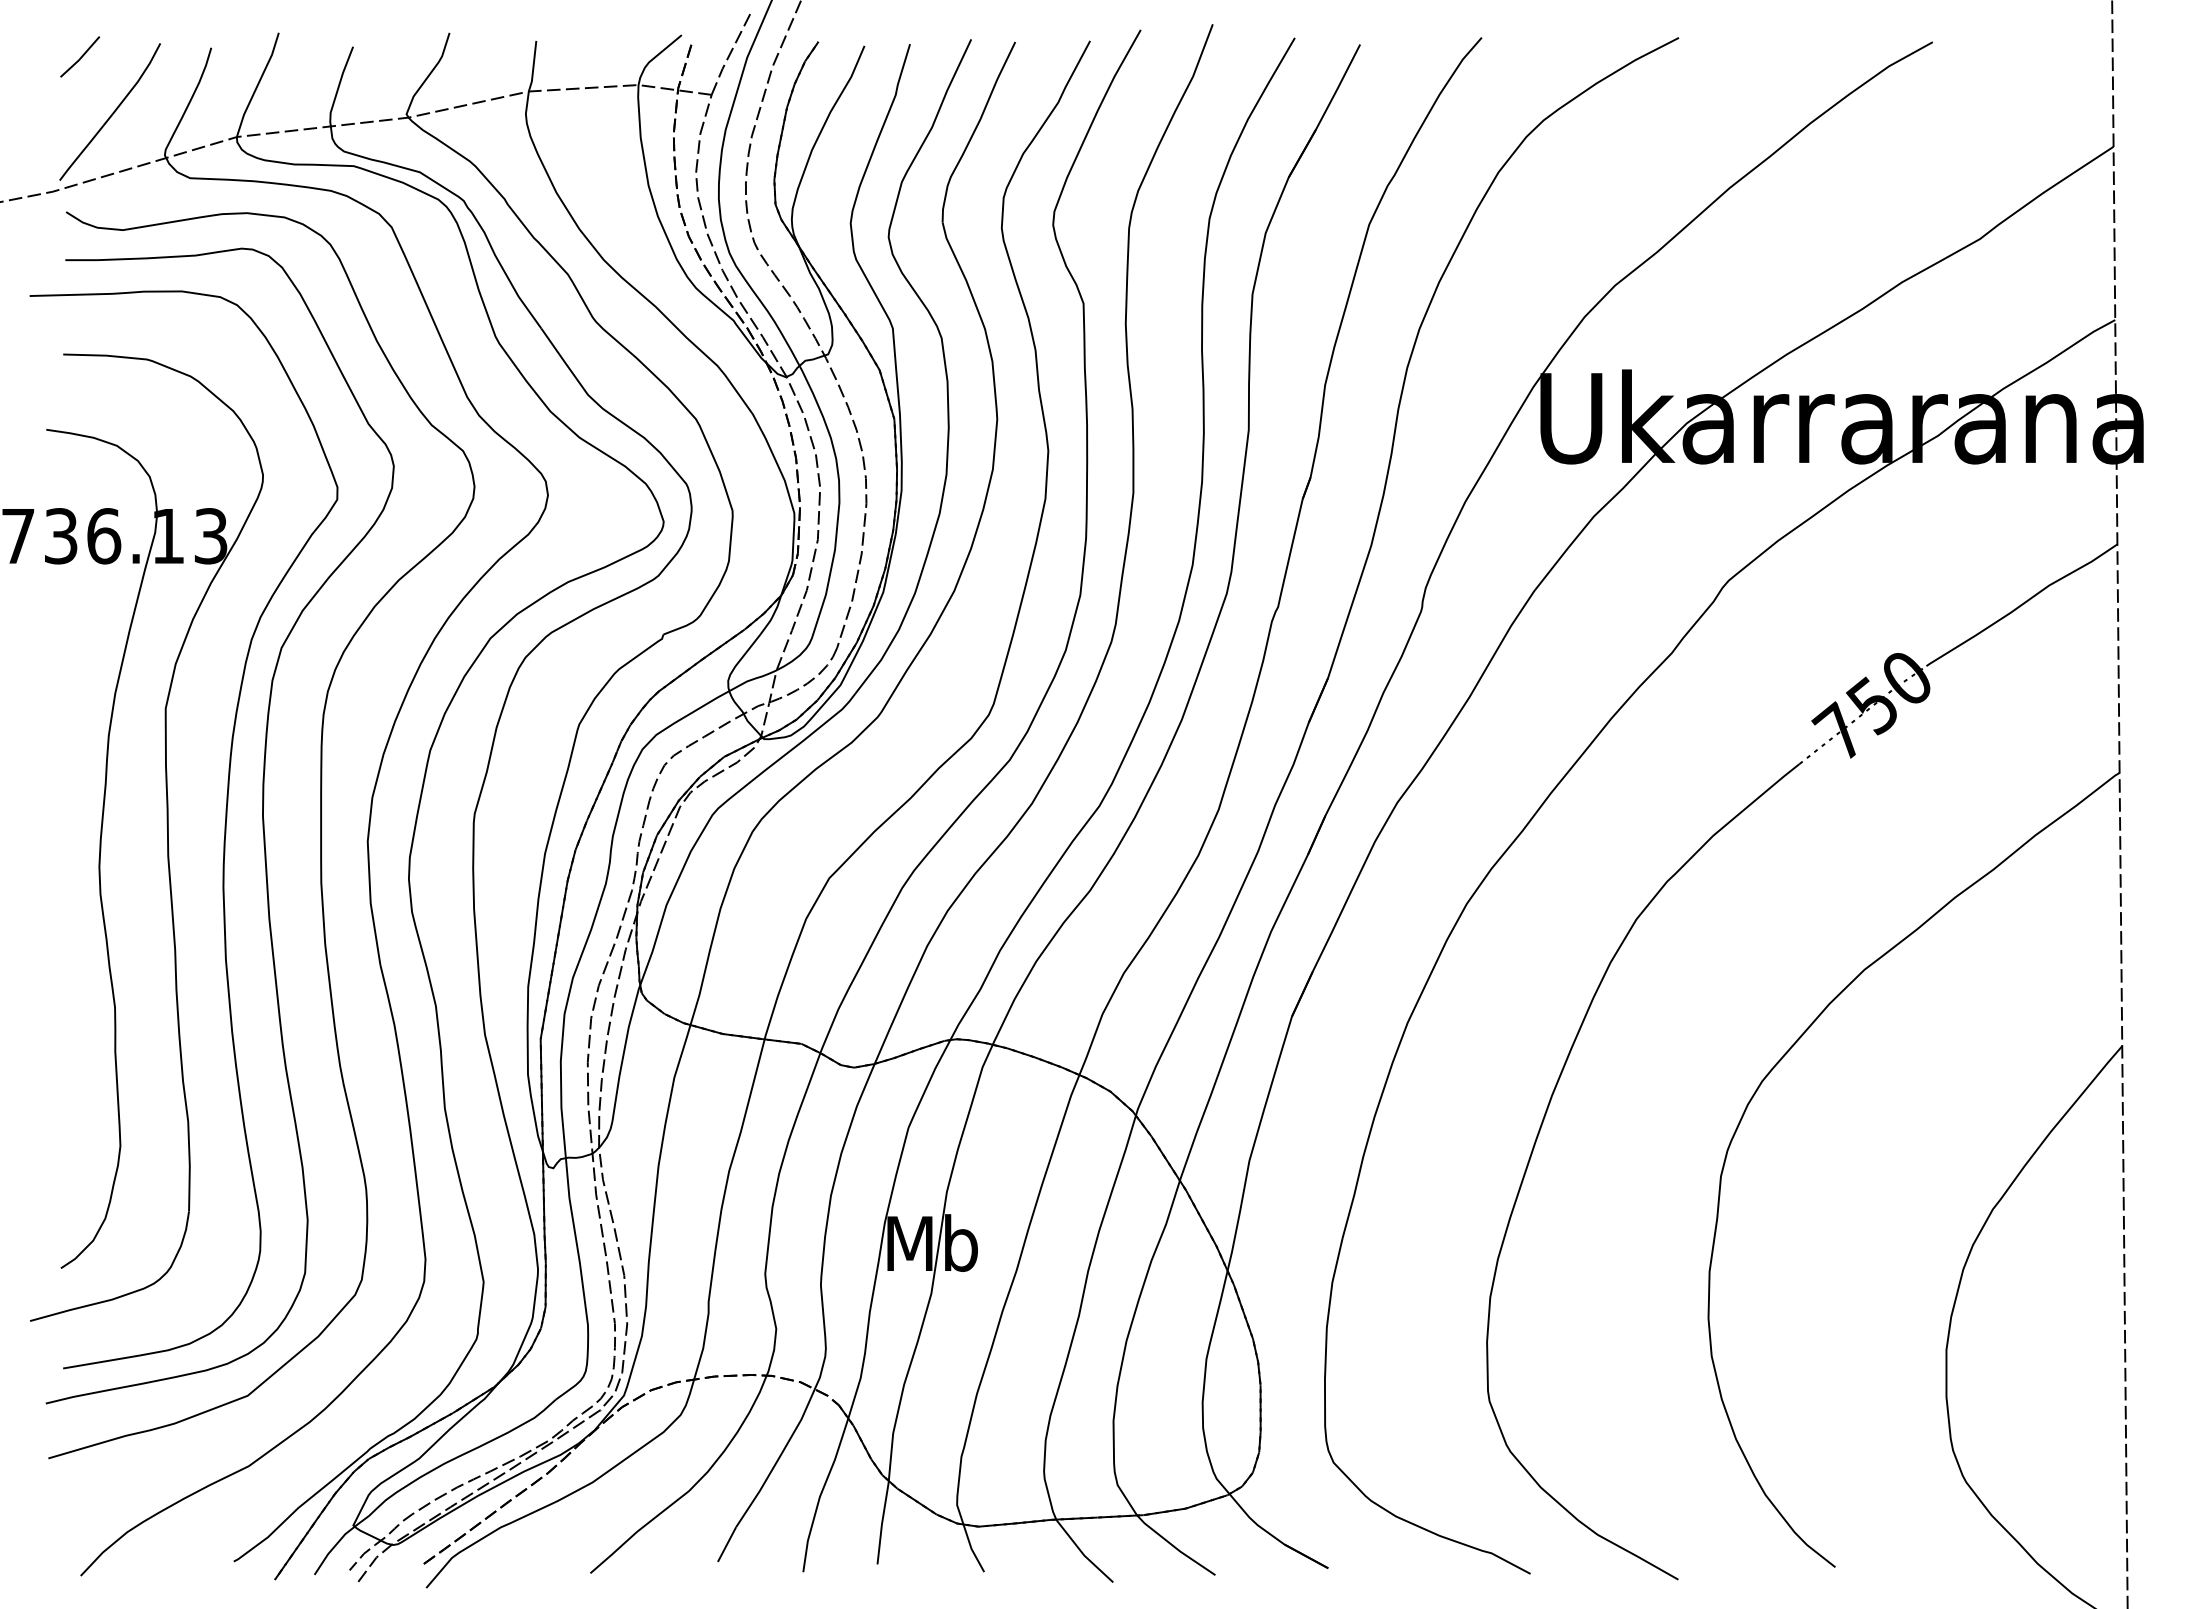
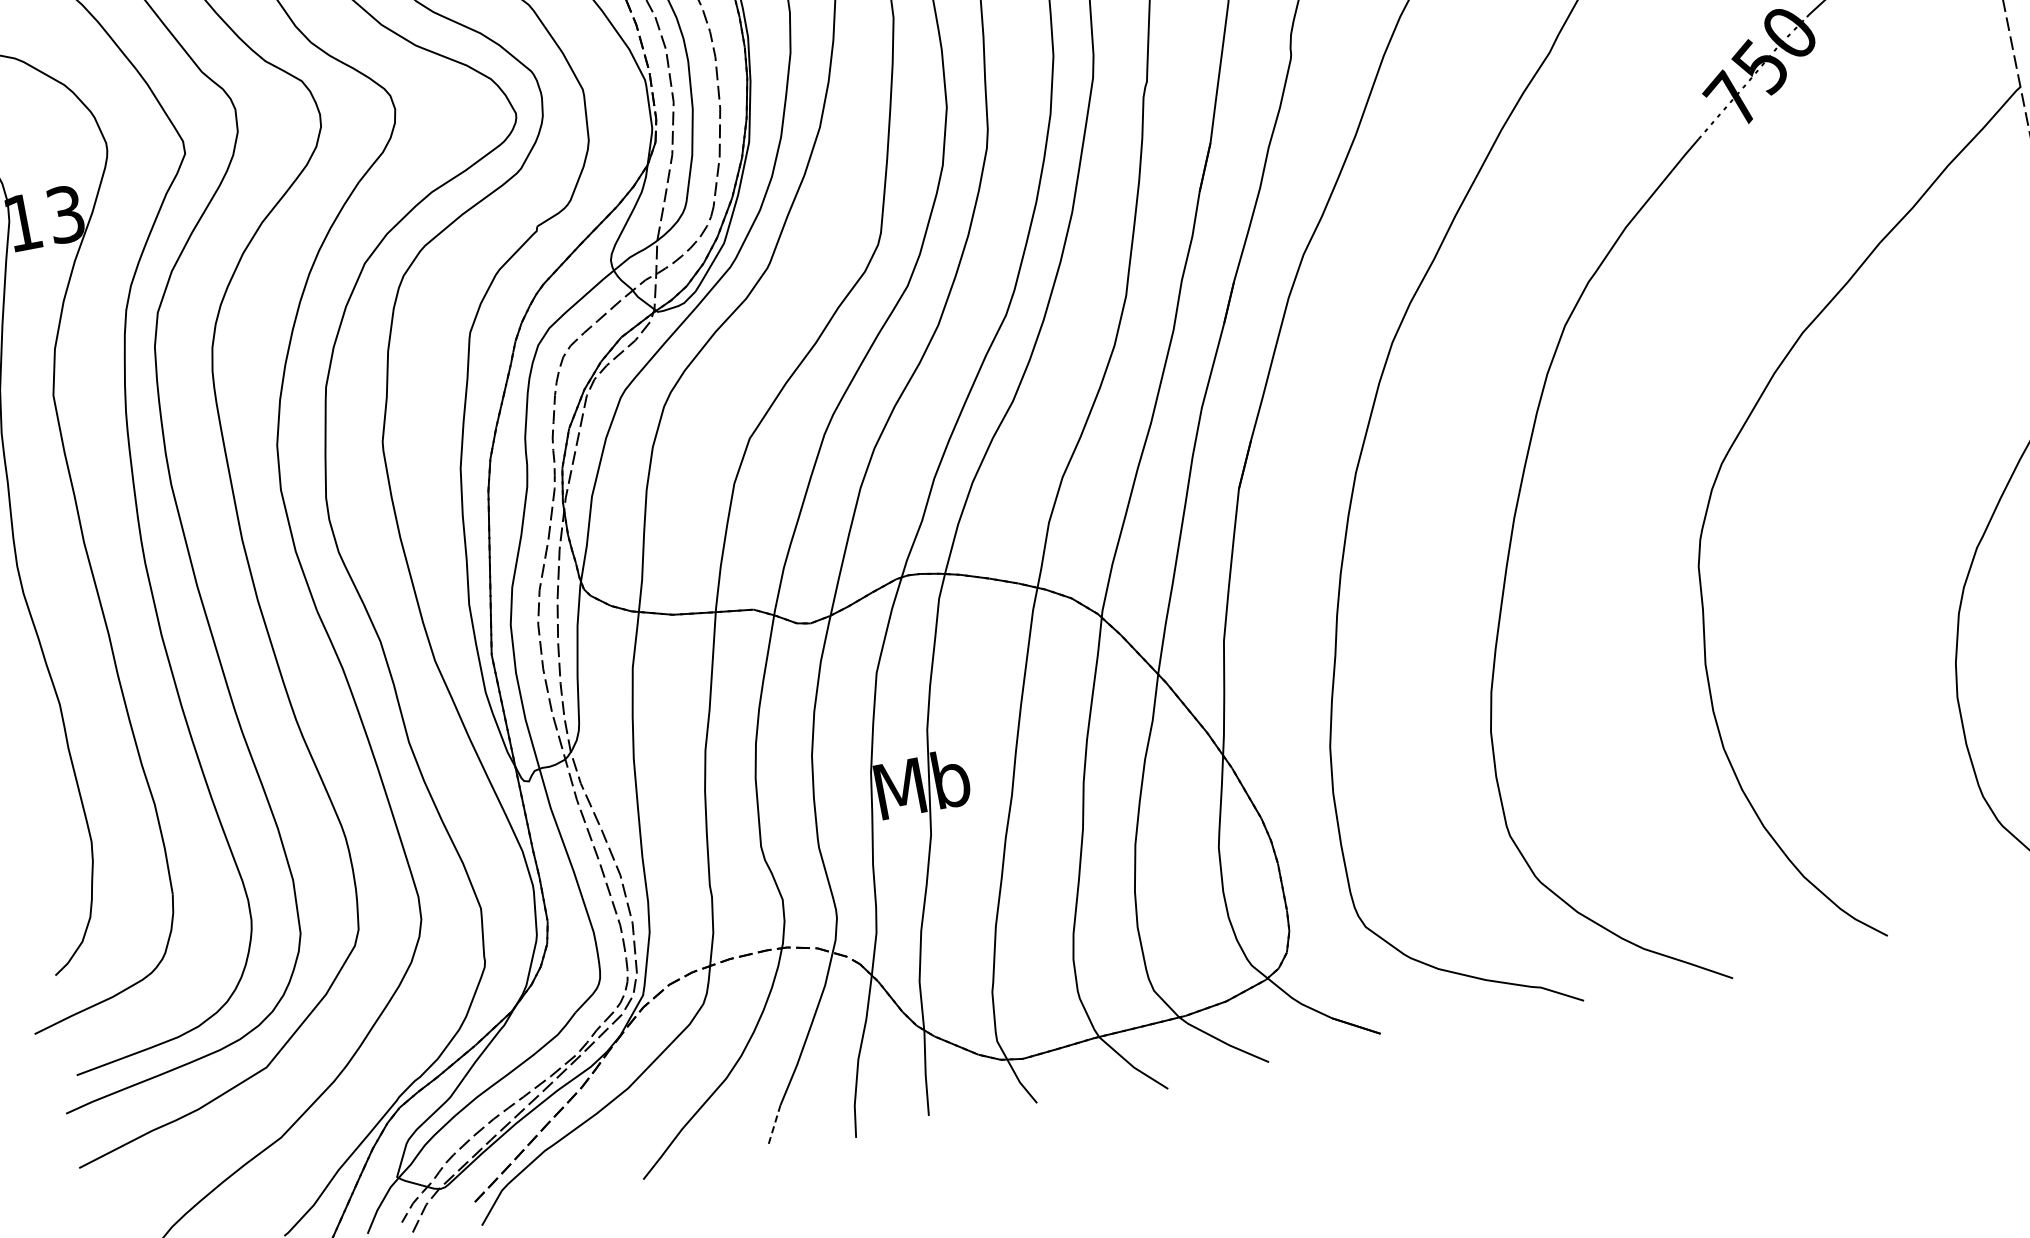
line: (727, 1544) -> (775, 1124), solid -> dashed

